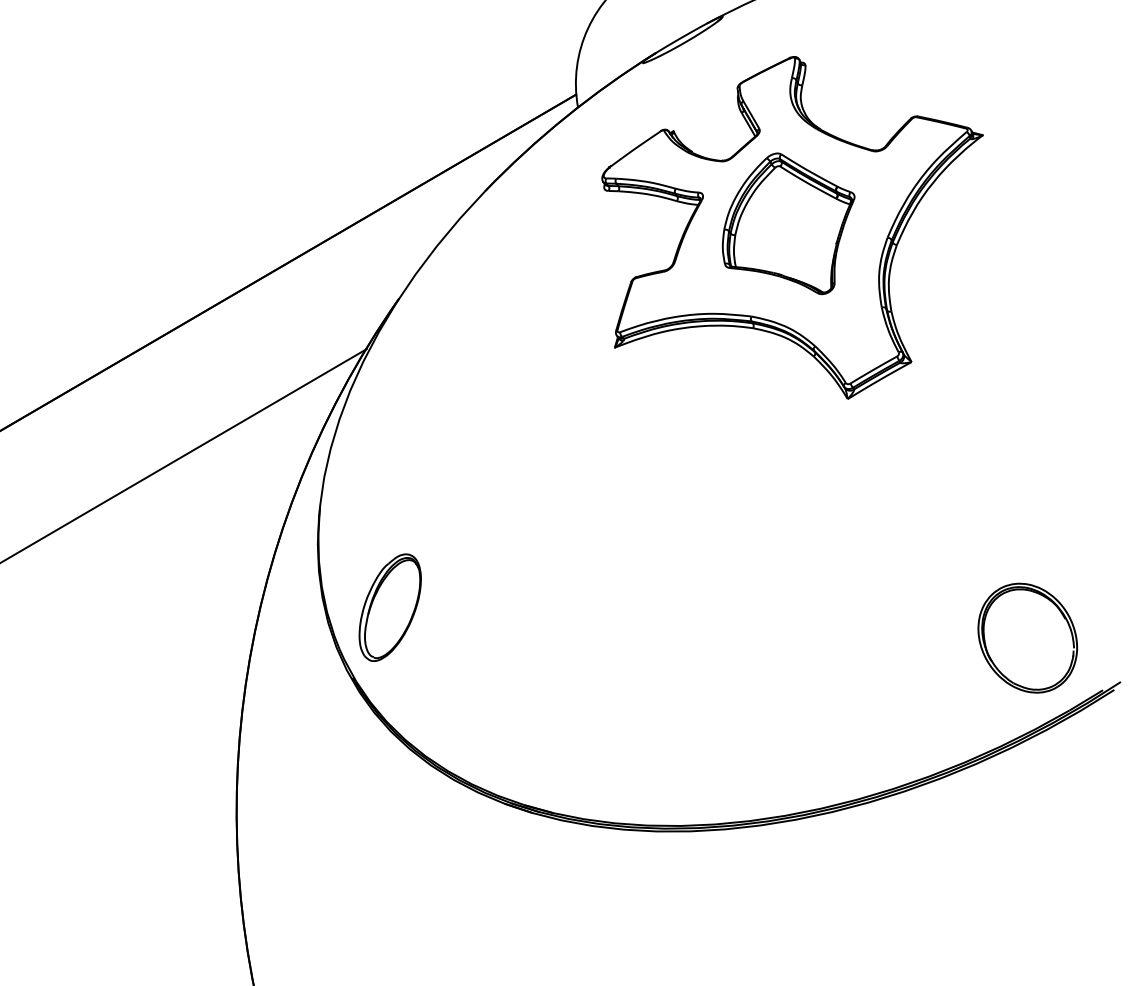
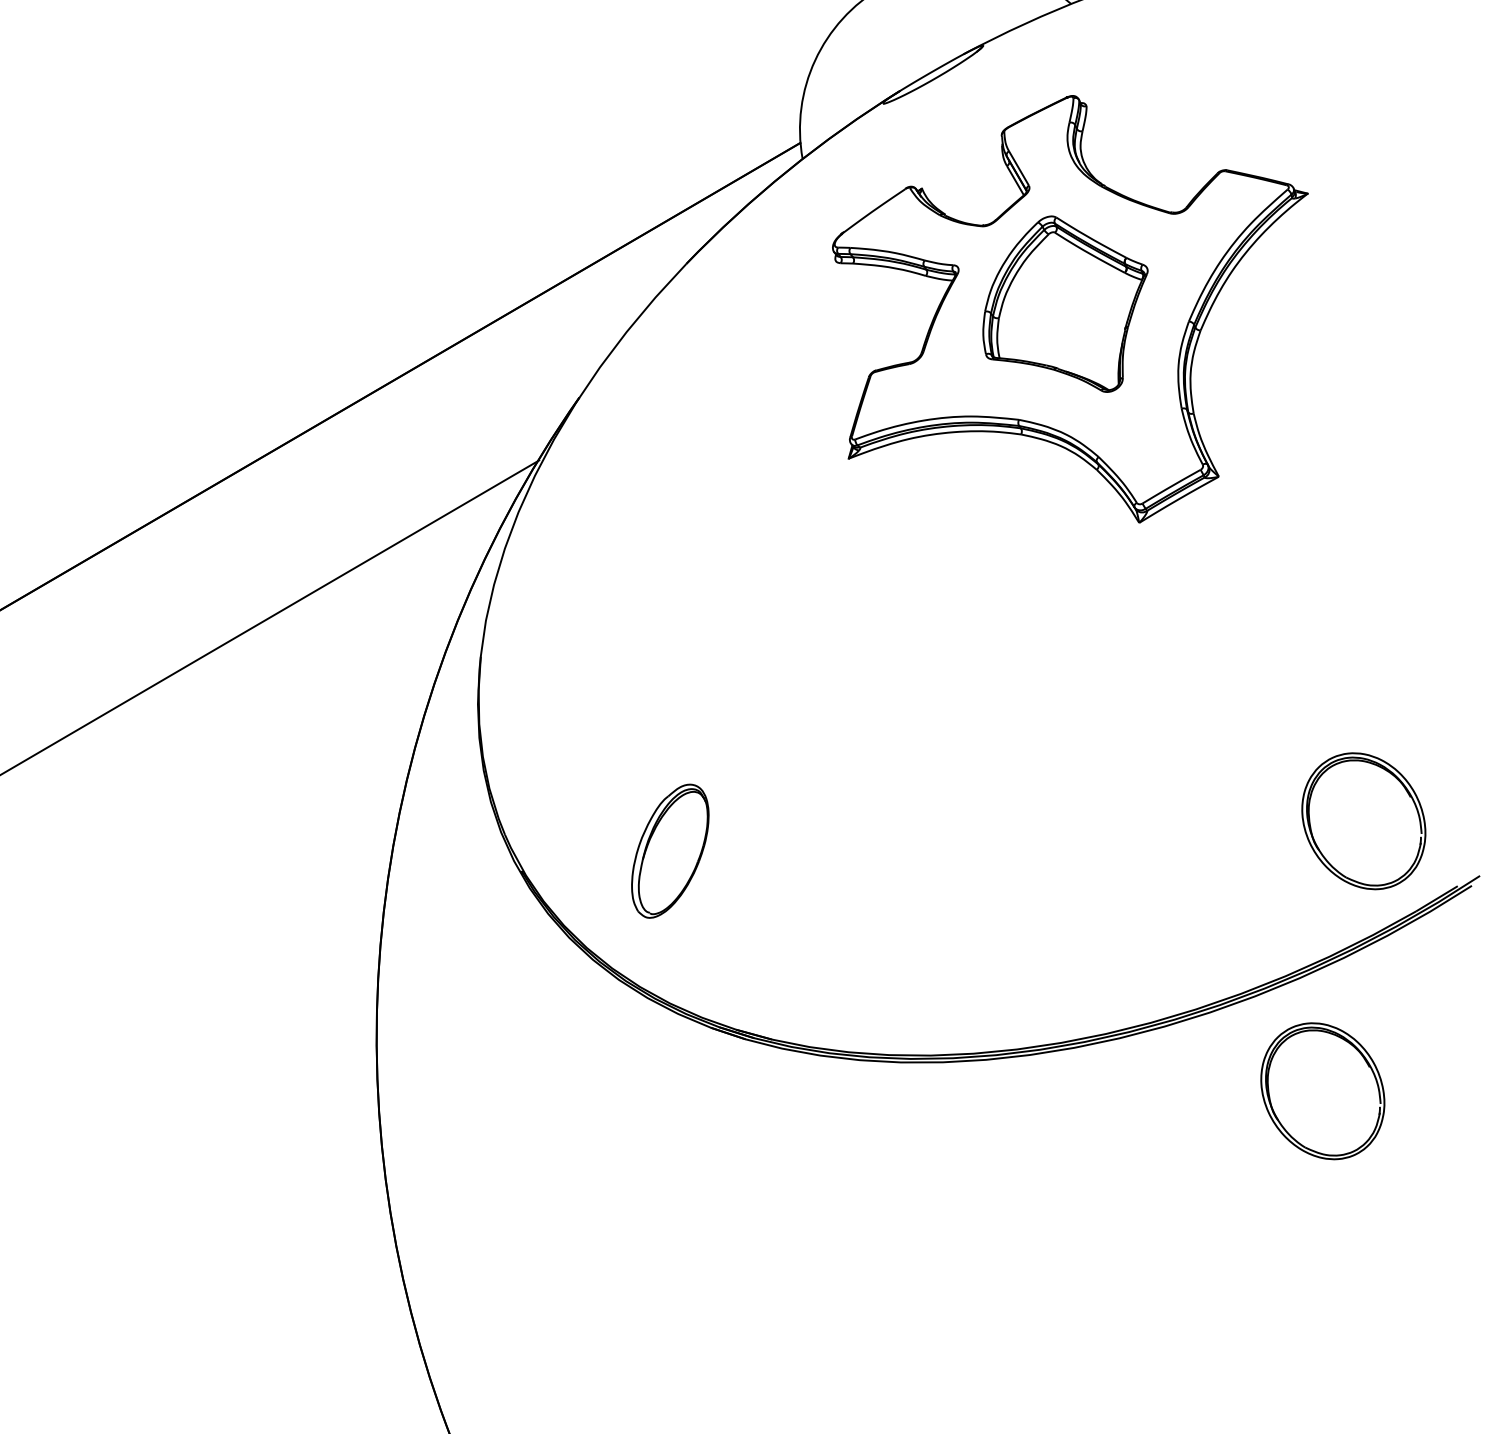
part: (390, 607) -> (670, 850), moved
part: (994, 854) -> (1322, 1091), added

